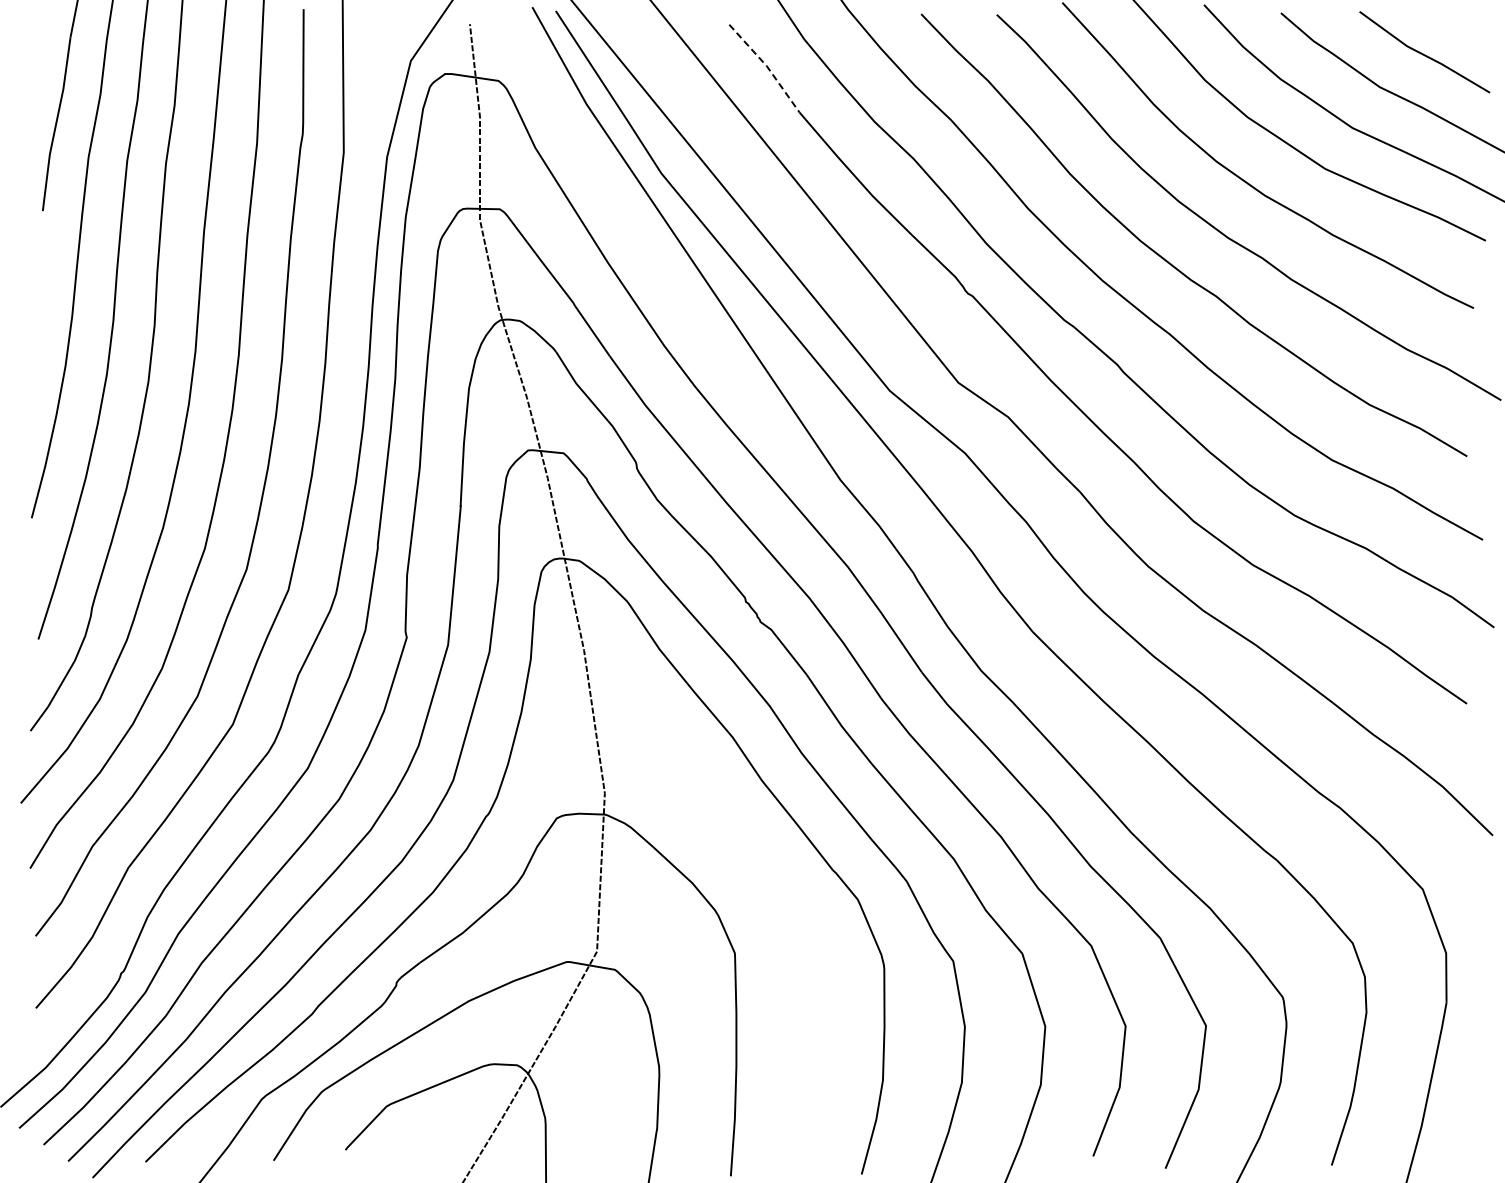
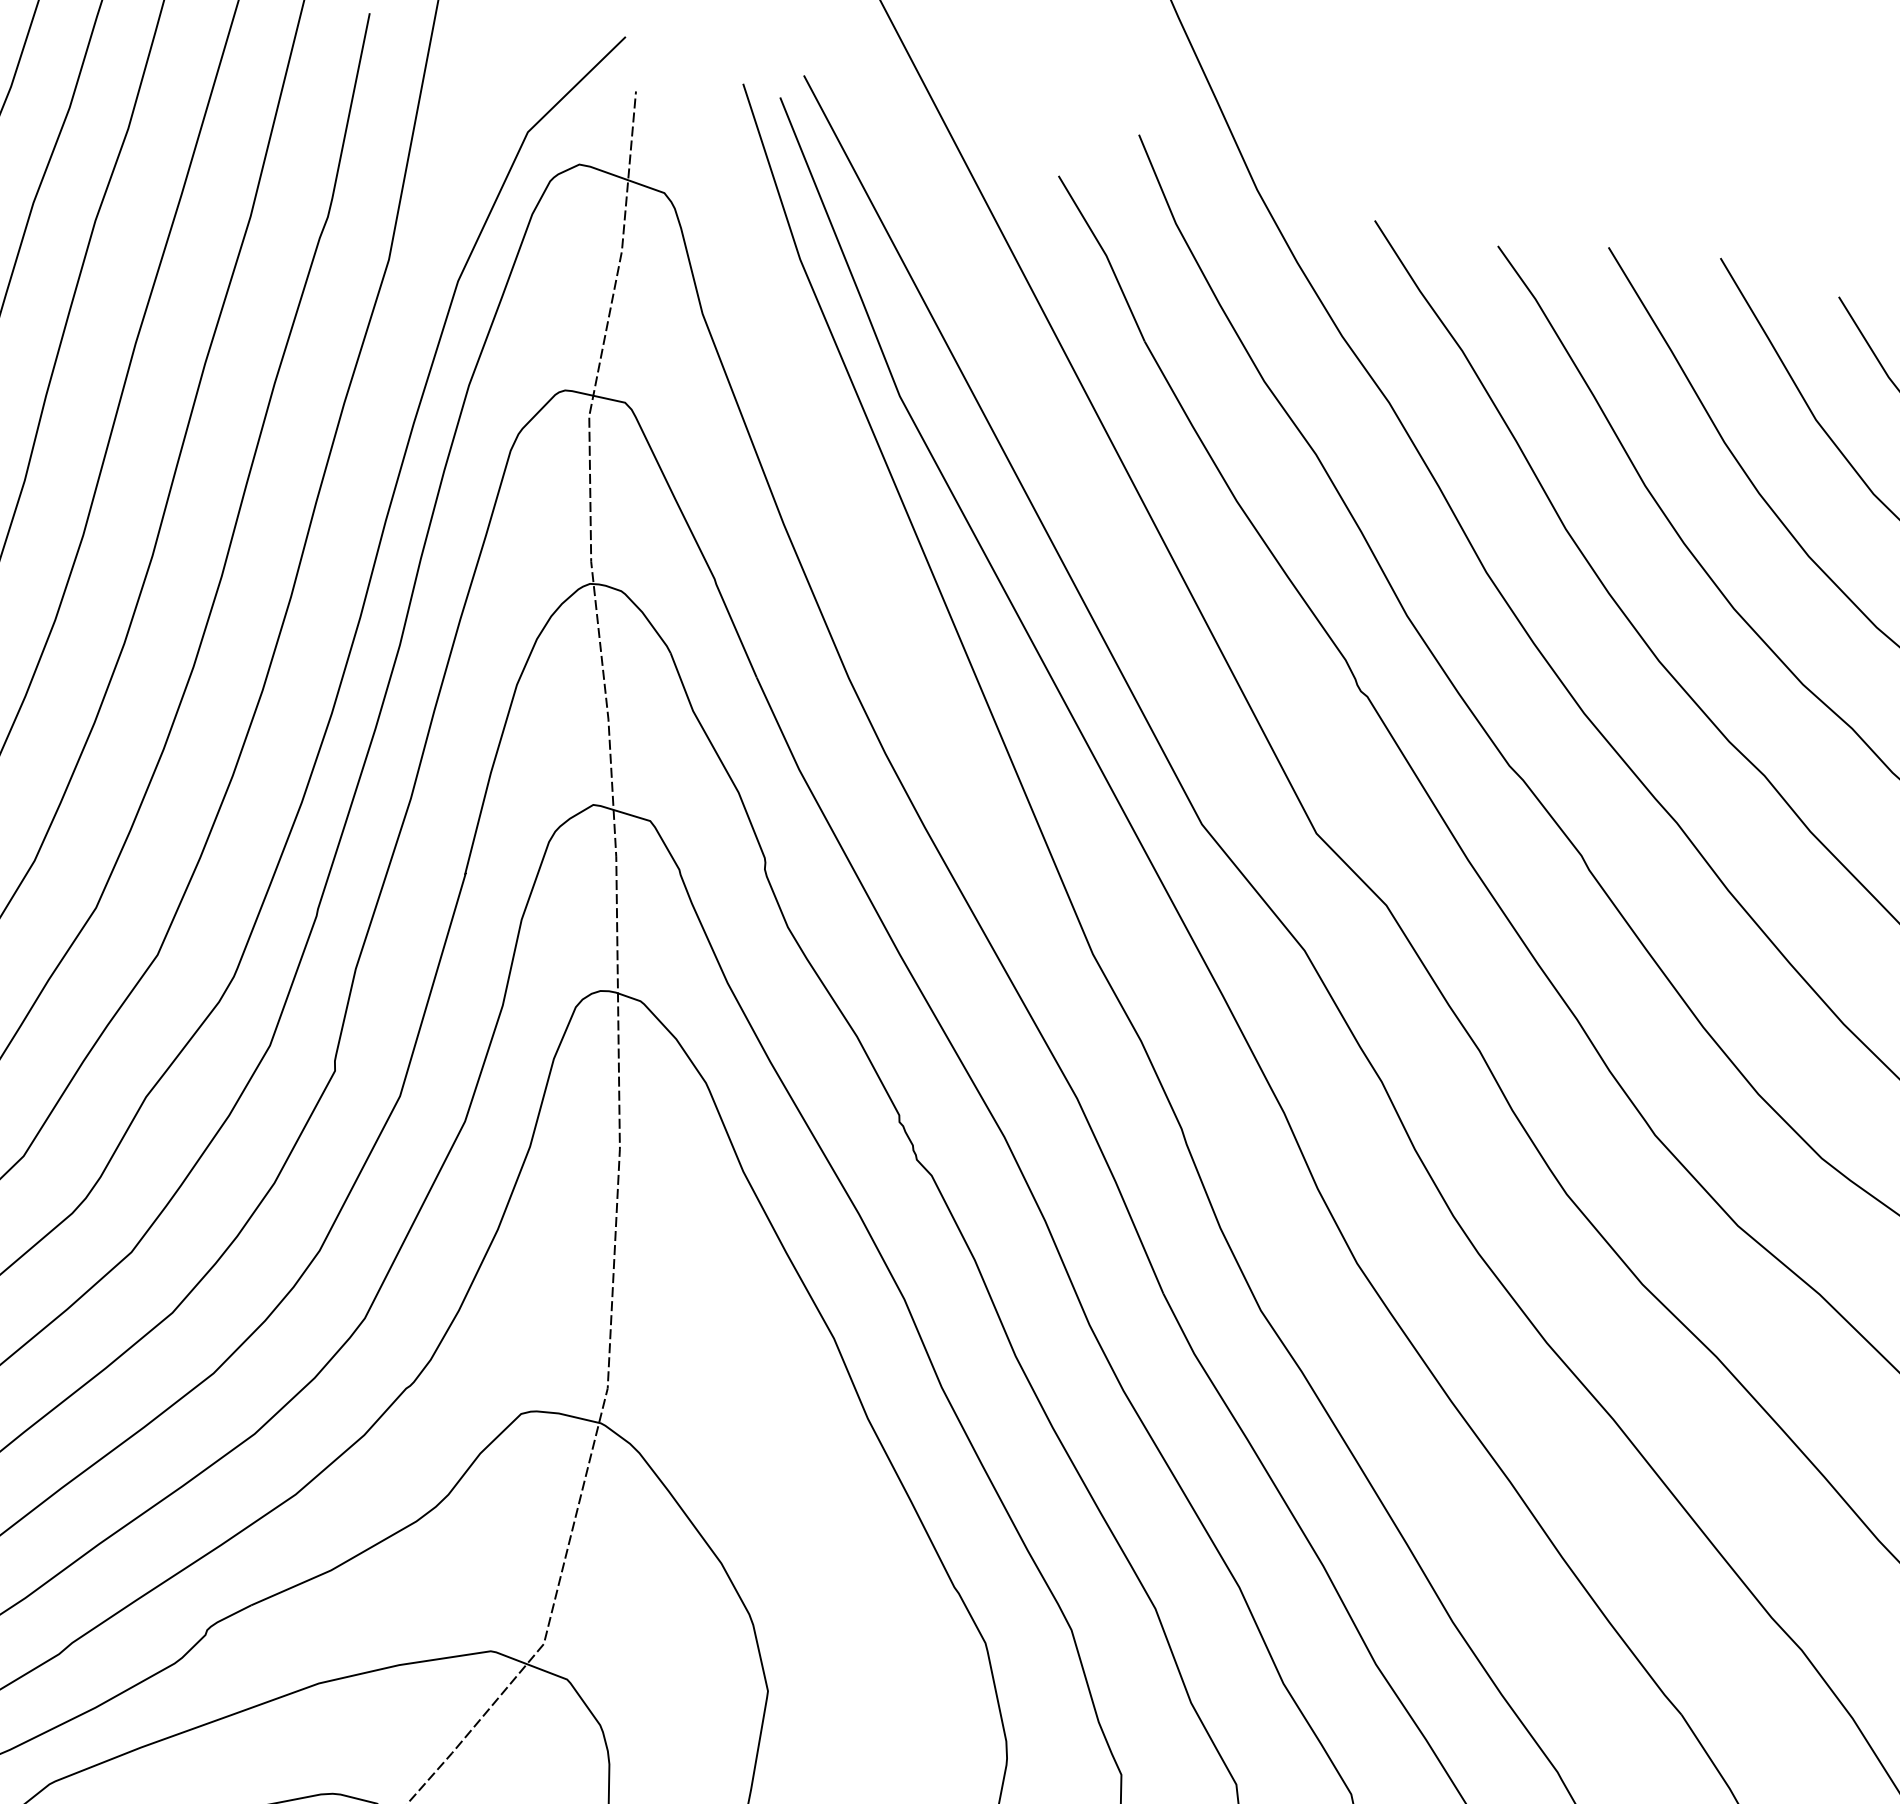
line: (766, 66) -> (1105, 256), dashed -> solid

